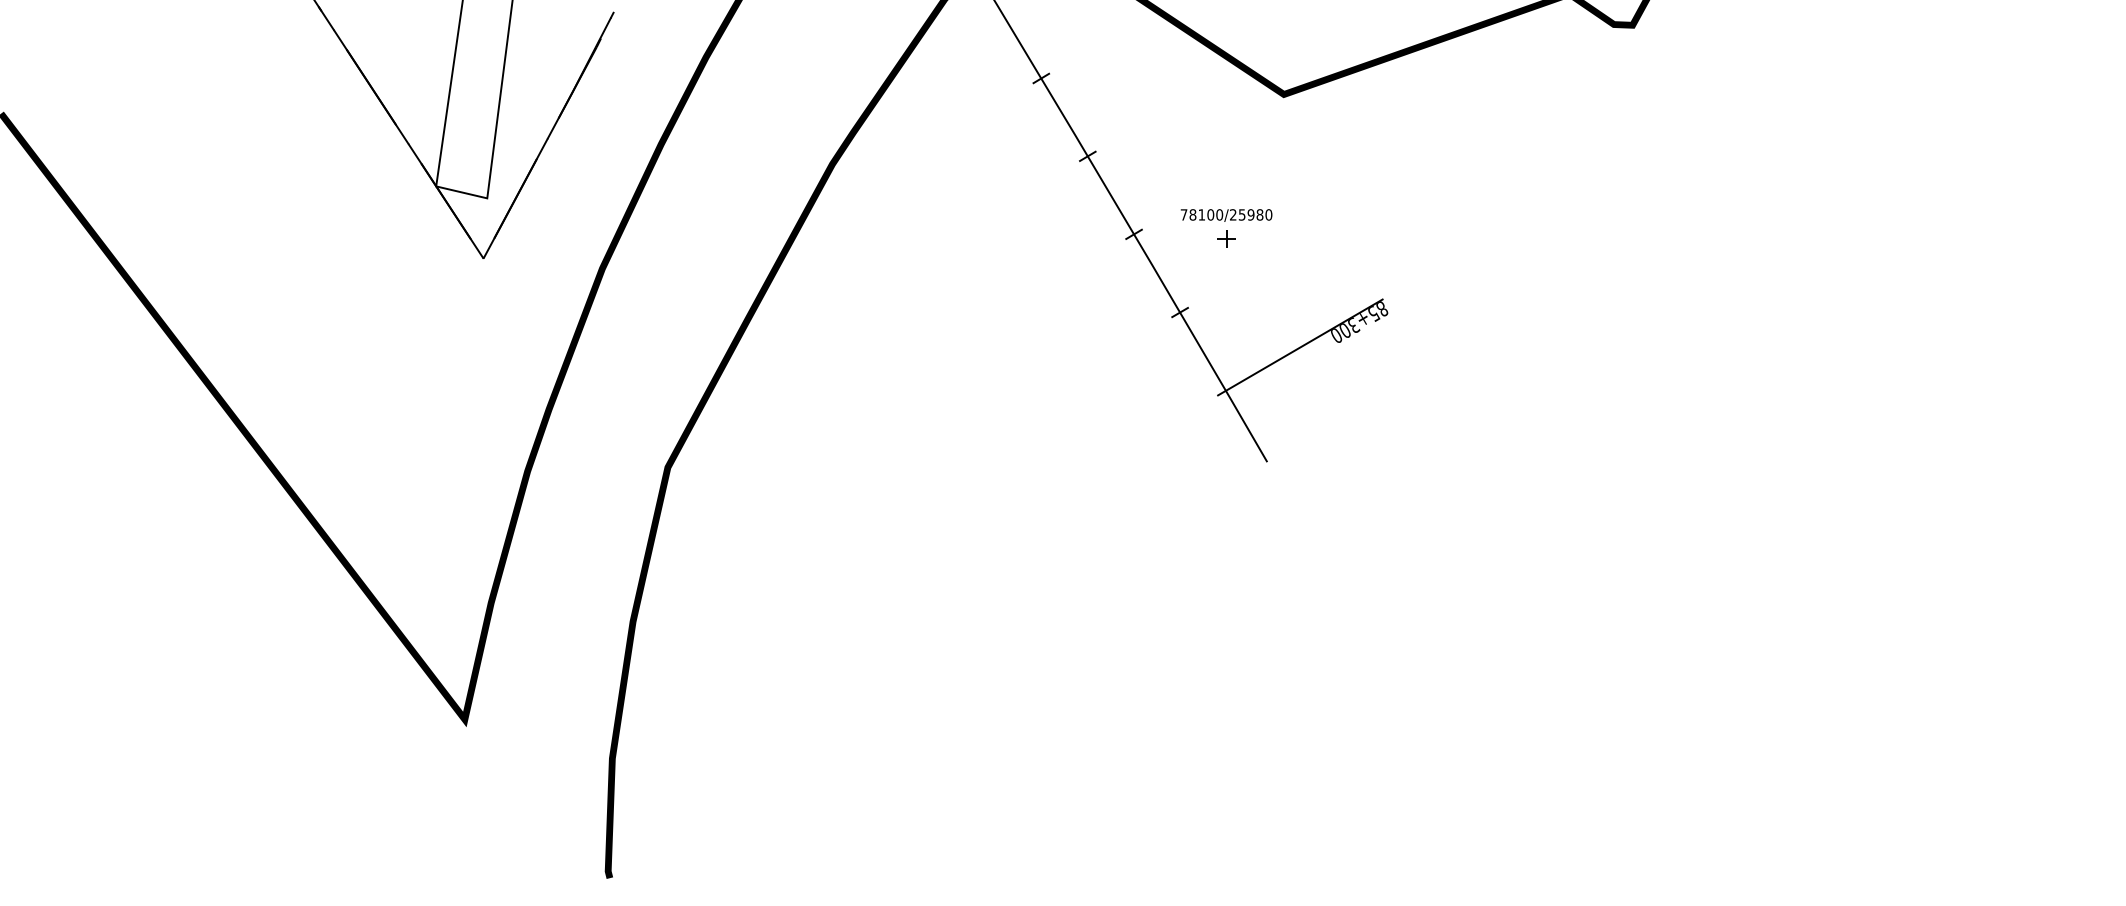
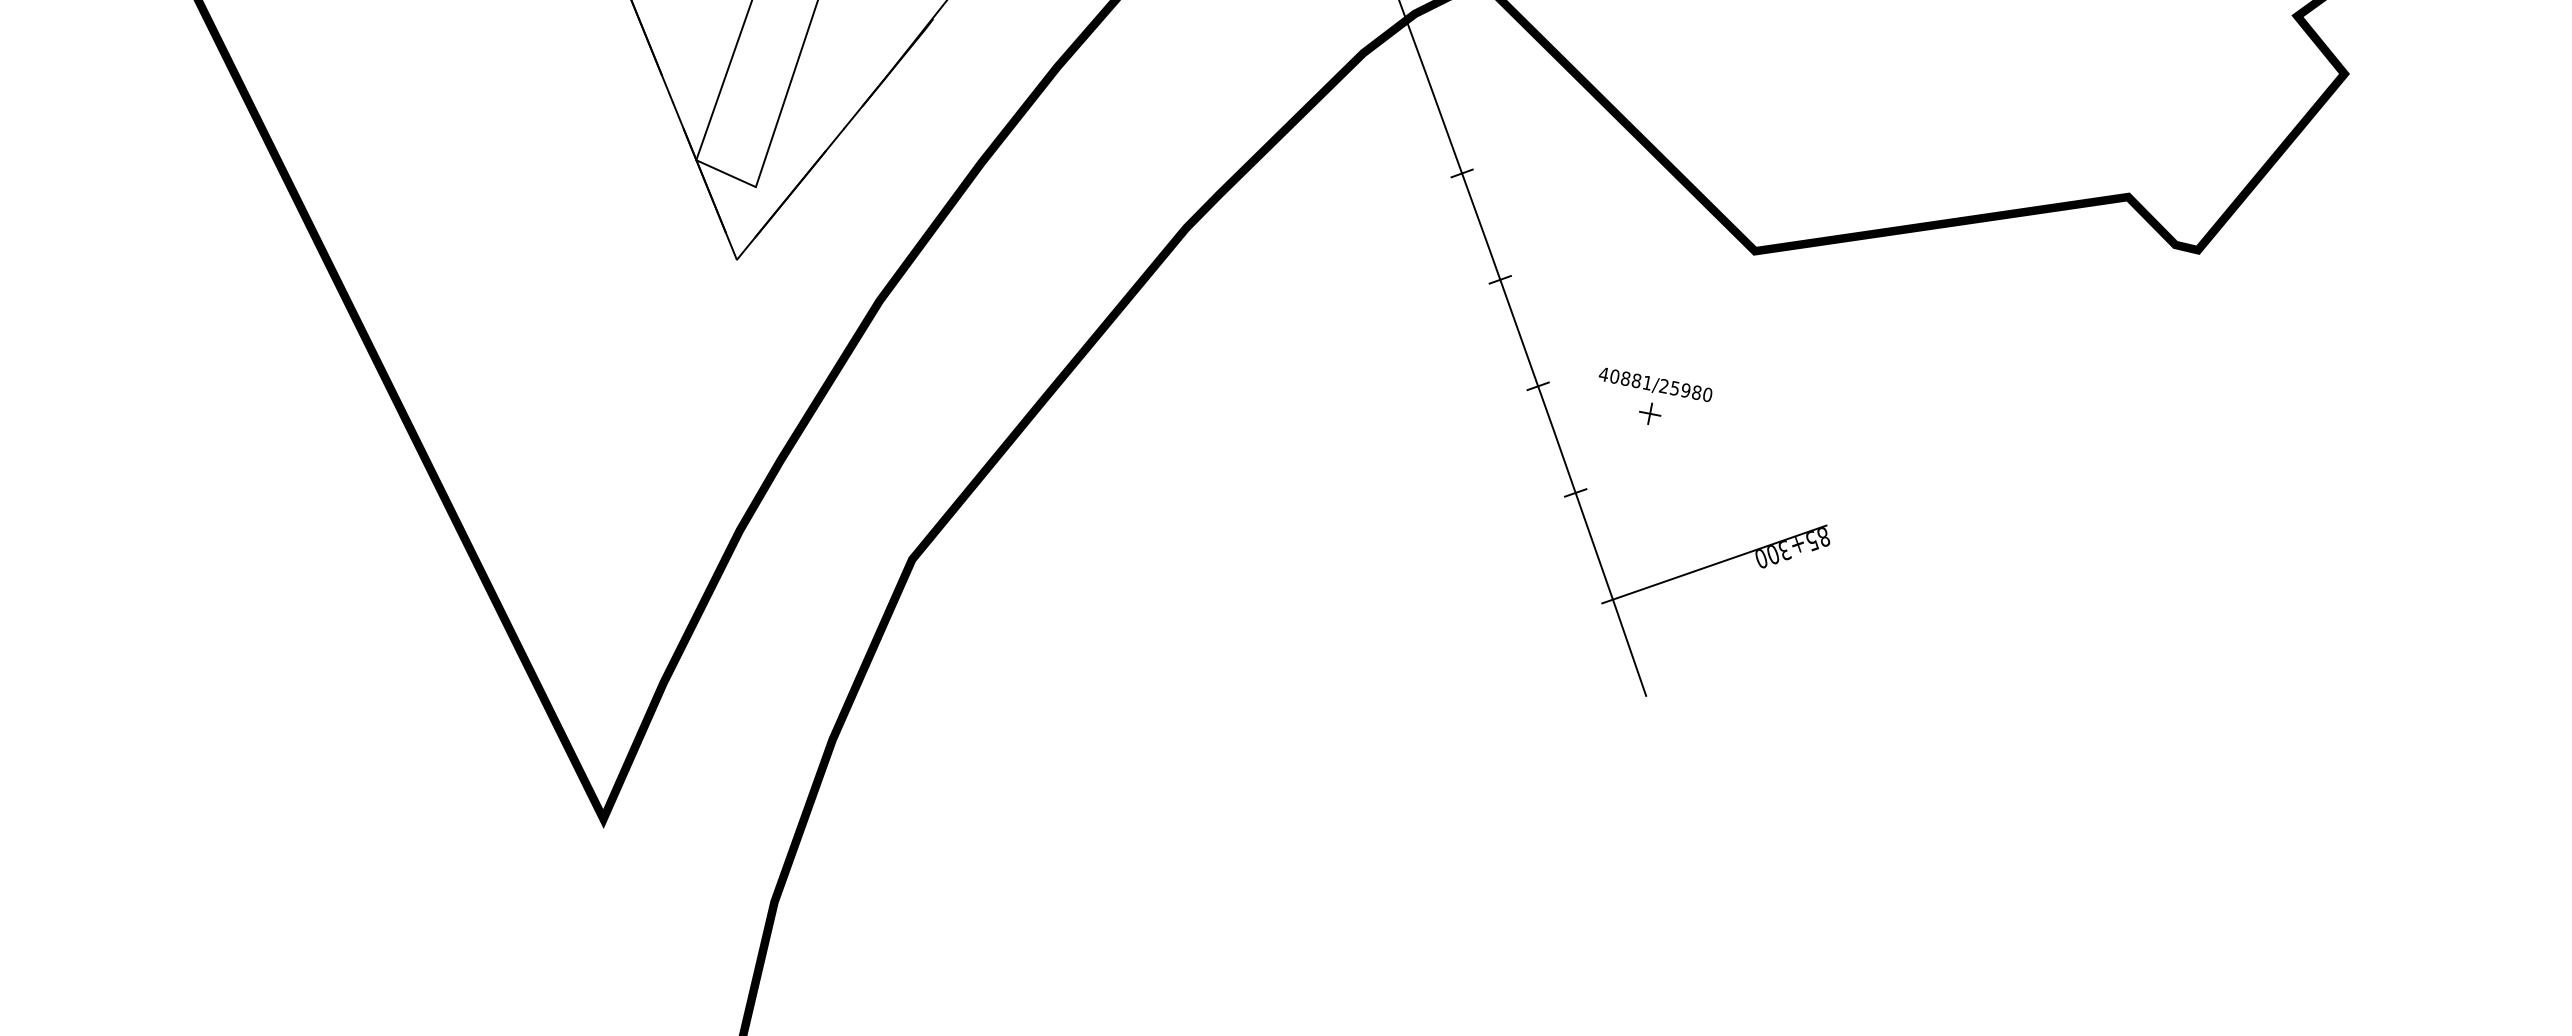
text: (1201, 214) -> (1625, 378), 78100/25980 -> 40881/25980

